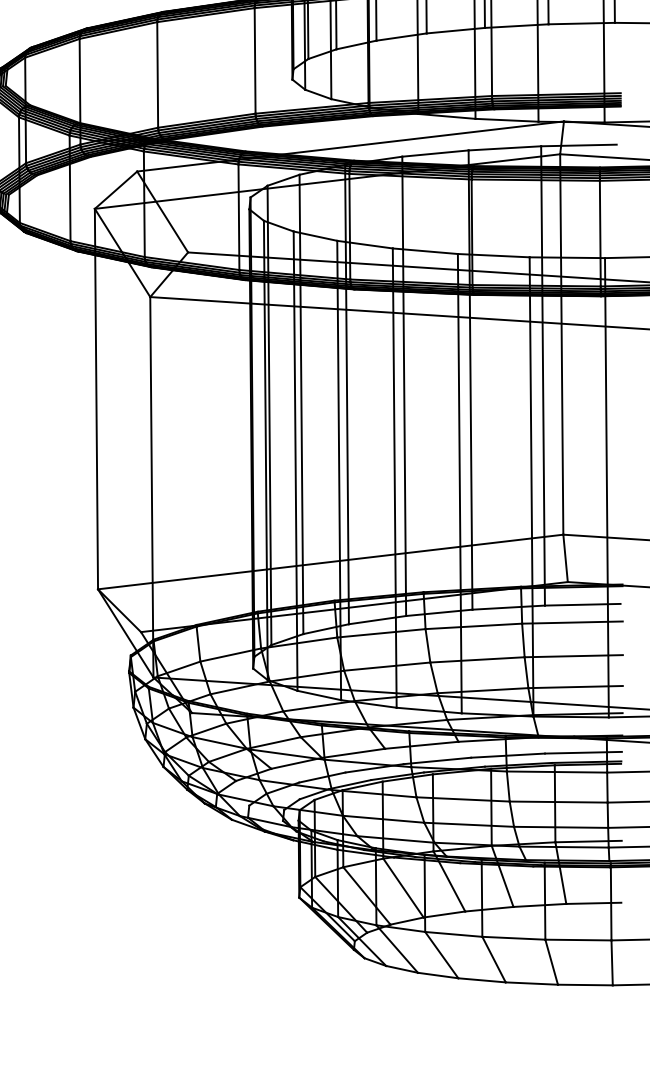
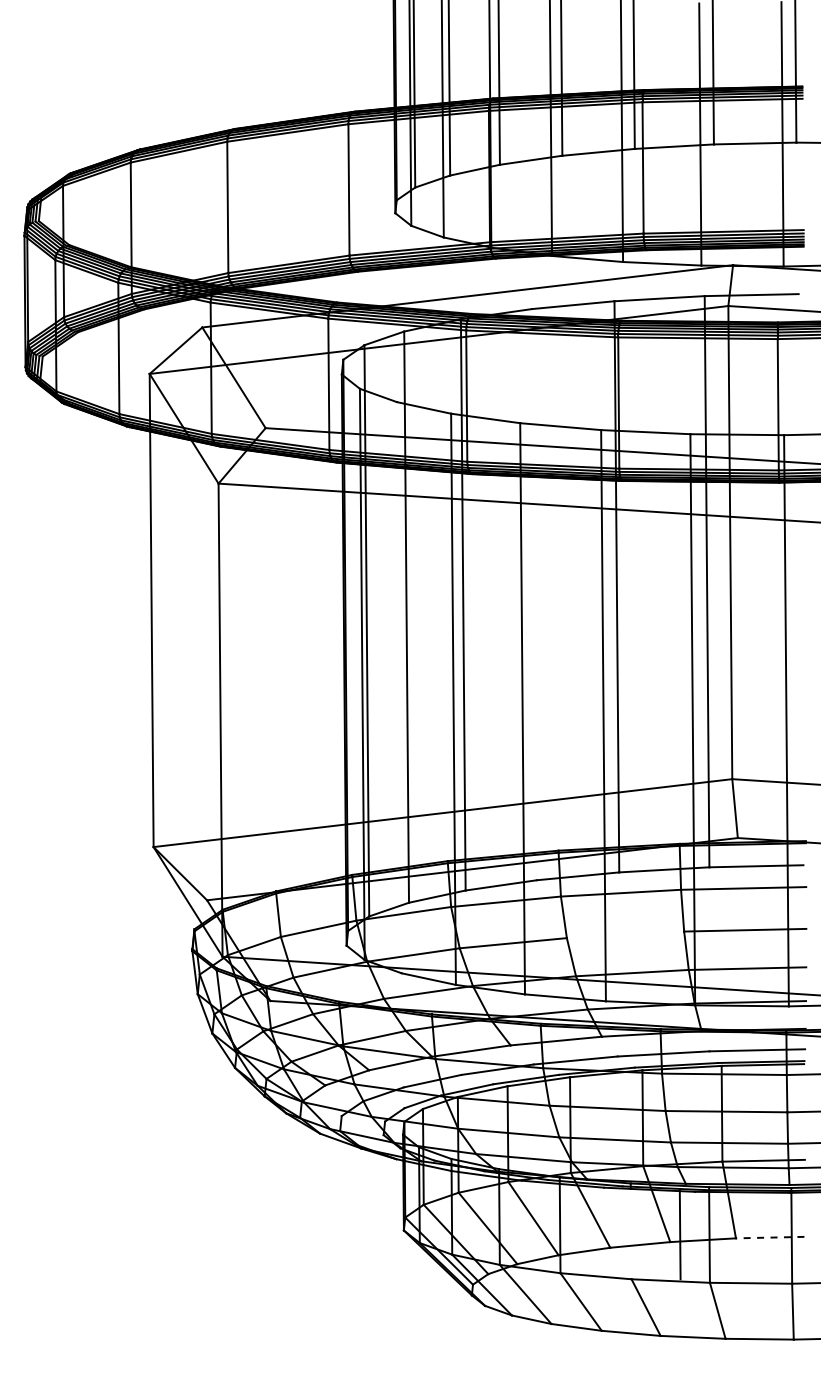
line: (404, 386) -> (534, 594), removed
line: (294, 461) -> (398, 687), removed
line: (477, 659) -> (625, 934), removed
line: (481, 900) -> (679, 1233), moved
line: (593, 903) -> (769, 1237), solid -> dashed

